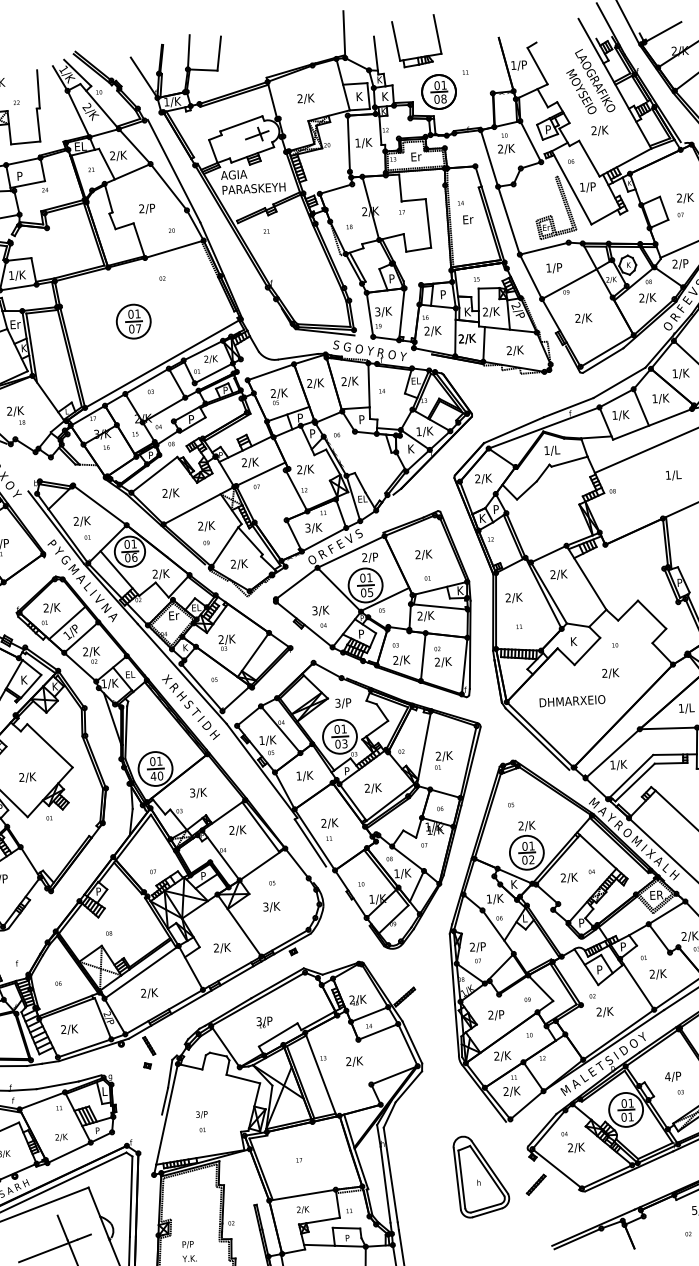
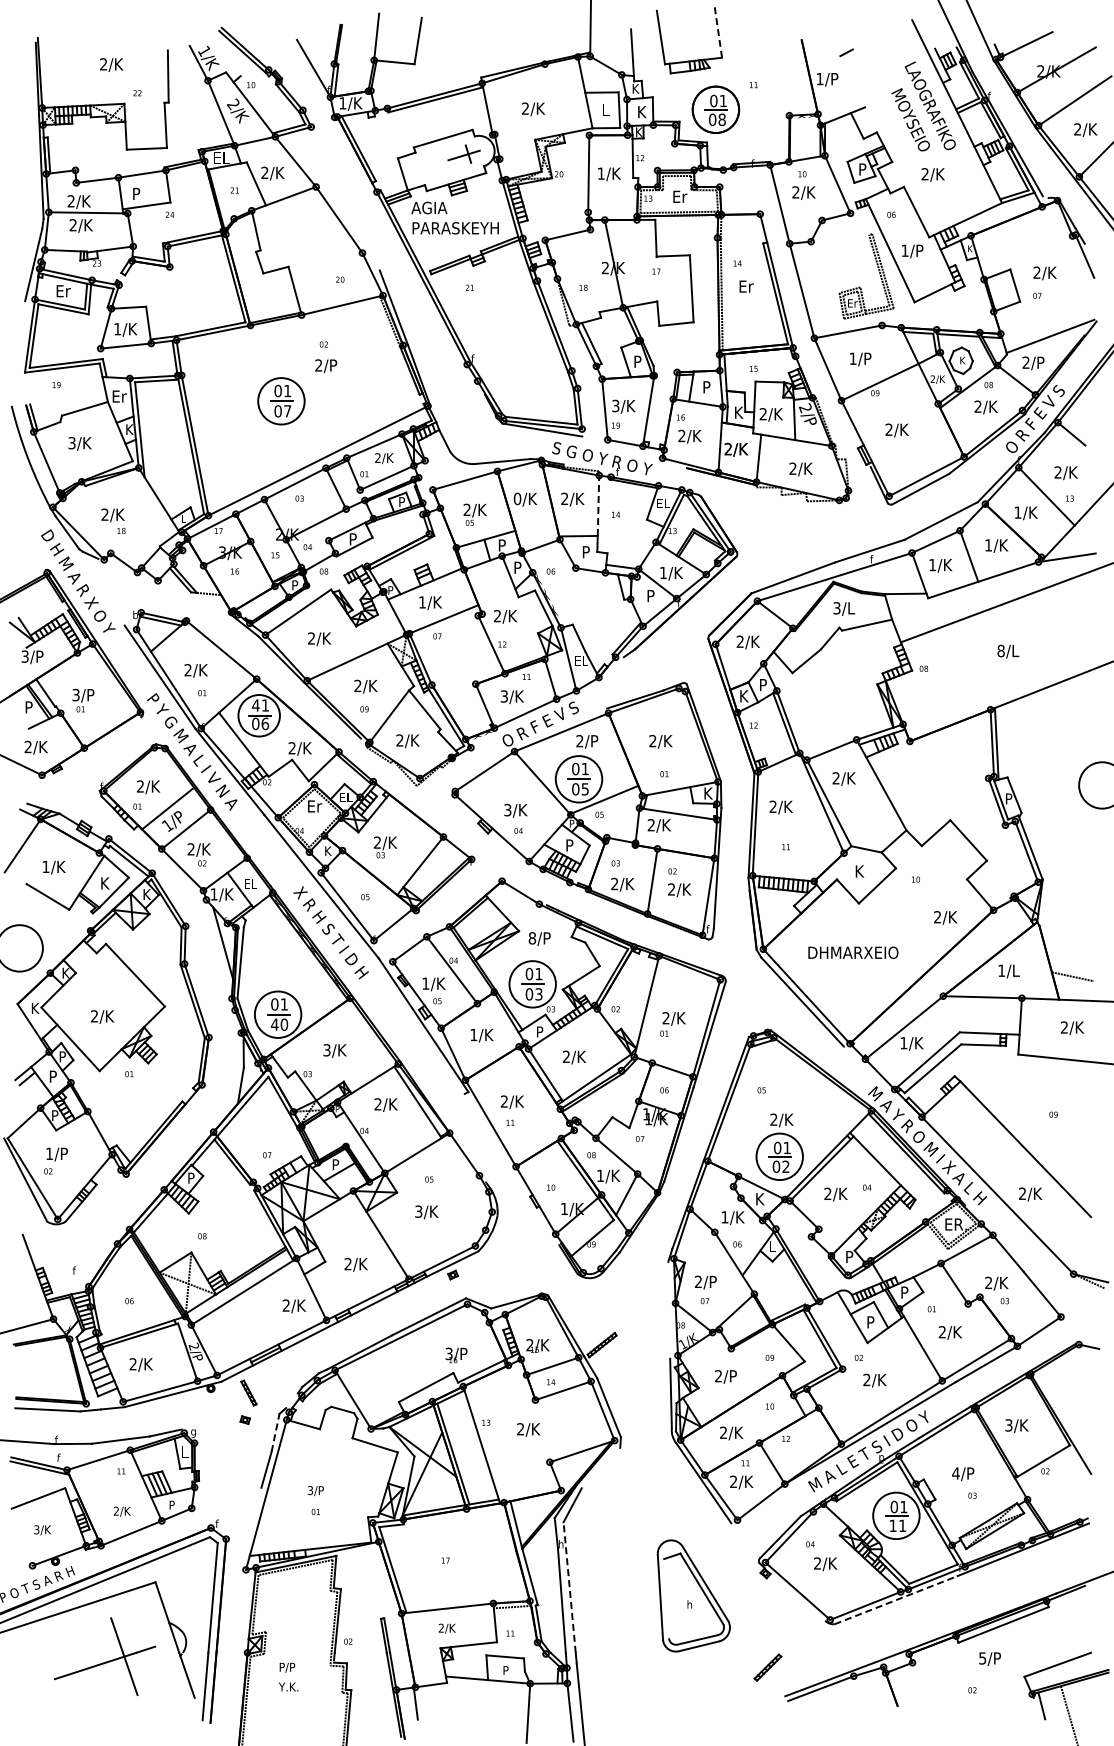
line: (437, 34) -> (718, 30), solid -> dashed
line: (537, 65) -> (852, 81), removed
line: (77, 73) -> (222, 57), removed
text: (360, 96) -> (607, 110), K -> L
line: (173, 171) -> (347, 198), removed
text: (147, 209) -> (326, 366), moved
text: (309, 383) -> (517, 498), 2/K -> 0/K
line: (369, 385) -> (598, 505), solid -> dashed
text: (412, 449) -> (652, 596), K -> P
text: (546, 450) -> (836, 608), 1/L -> 3/L
text: (243, 462) -> (421, 602), 2/K -> 1/K
text: (667, 474) -> (1000, 650), 1/L -> 8/L
text: (126, 544) -> (255, 705), 01 -> 41
text: (610, 673) -> (945, 917), moved
text: (338, 703) -> (532, 938), 3/P -> 8/P
line: (310, 842) -> (484, 1126), removed
line: (452, 968) -> (669, 1309), removed
text: (149, 993) -> (293, 1306), moved
text: (264, 1022) -> (456, 1355), moved
line: (170, 1073) -> (275, 1432), solid -> dashed
line: (408, 1086) -> (600, 1467), removed
text: (623, 1117) -> (892, 1525), 01 -> 11
line: (629, 1170) -> (896, 1599), solid -> dashed
line: (390, 1175) -> (569, 1587), solid -> dashed
line: (461, 1179) -> (666, 1598), removed
part: (535, 1184) -> (767, 1667), moved

